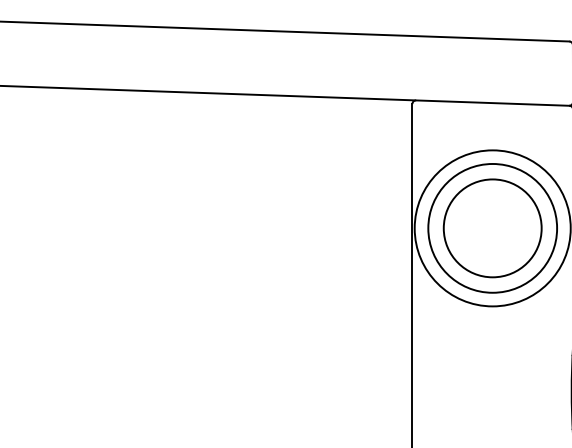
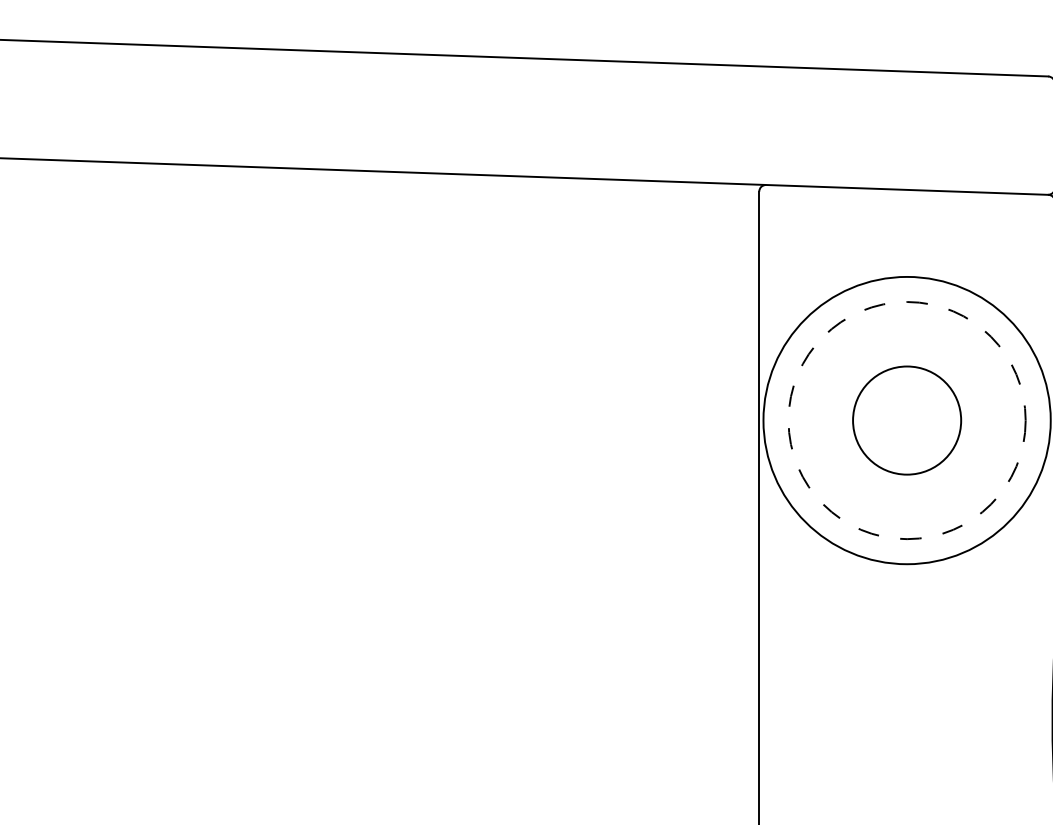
circle: (492, 227) -> (906, 418), solid -> dashed
circle: (492, 228) -> (906, 420), size x0.6

